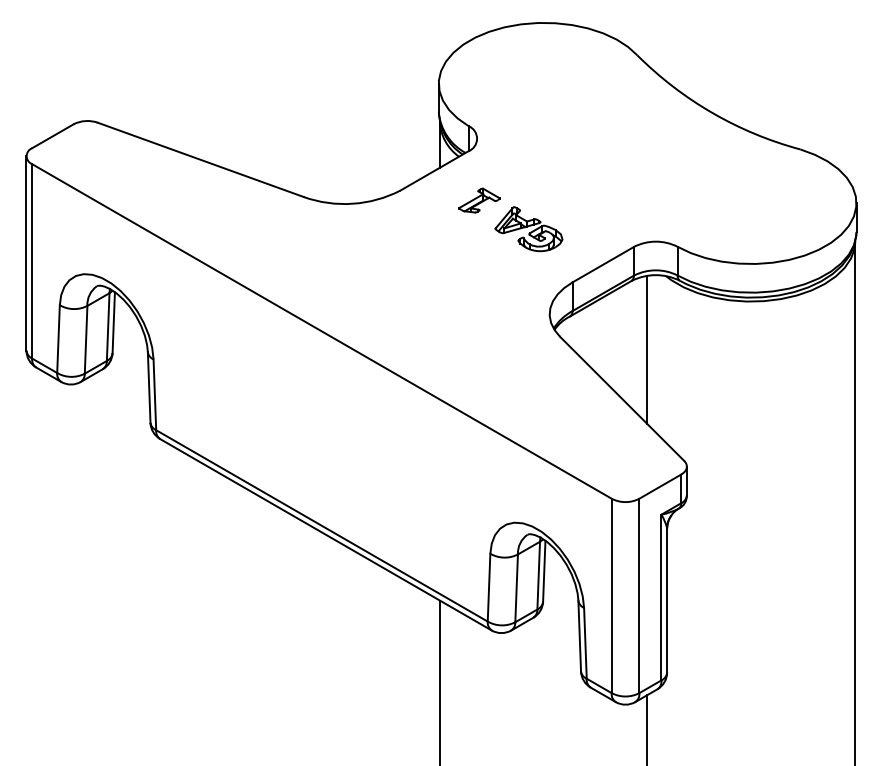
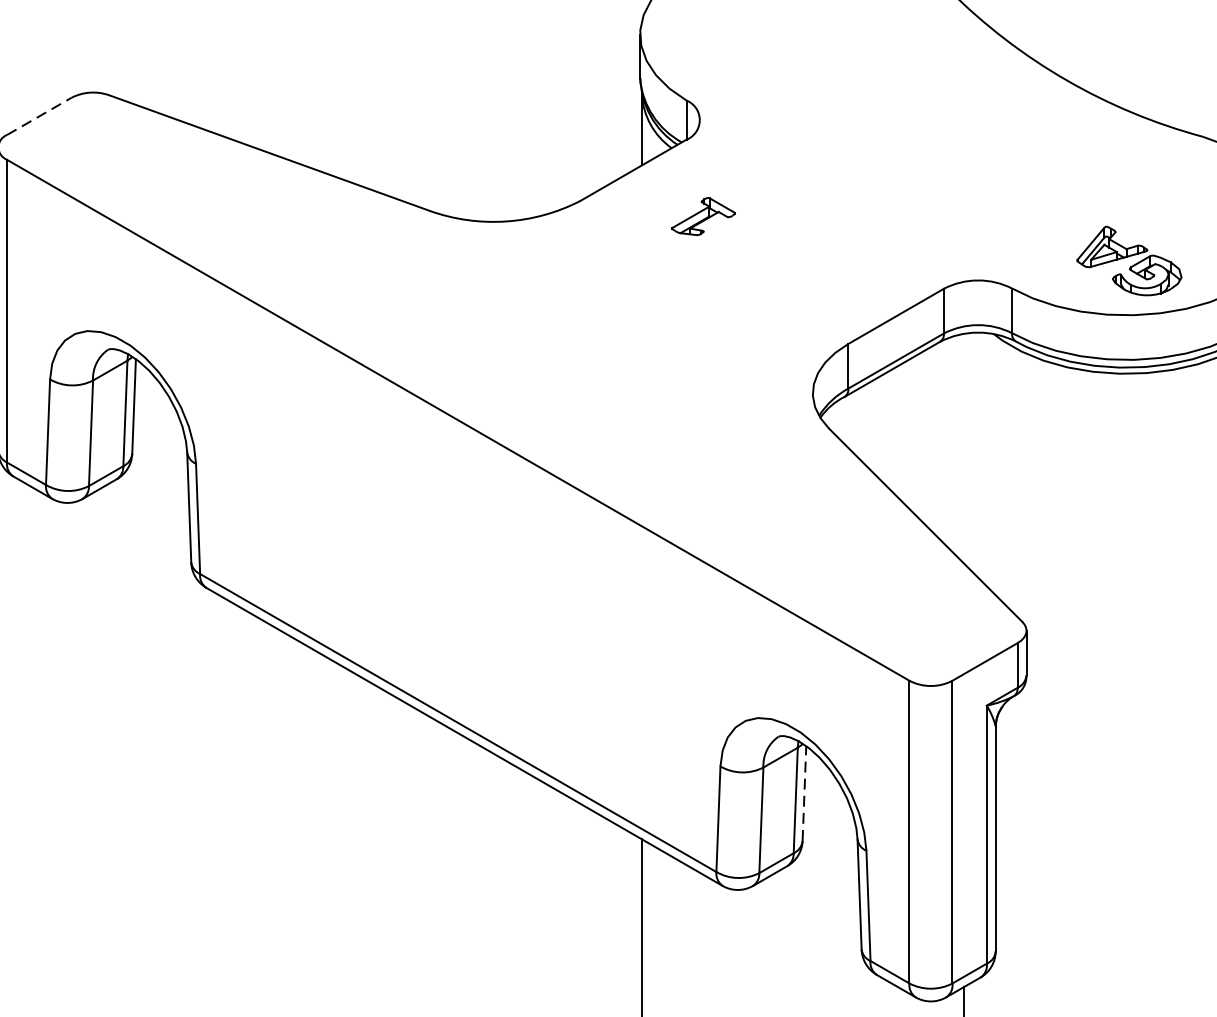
line: (52, 136) -> (38, 116), solid -> dashed
part: (528, 229) -> (1128, 261), moved
line: (646, 349) -> (963, 448), removed
line: (544, 570) -> (804, 792), solid -> dashed

